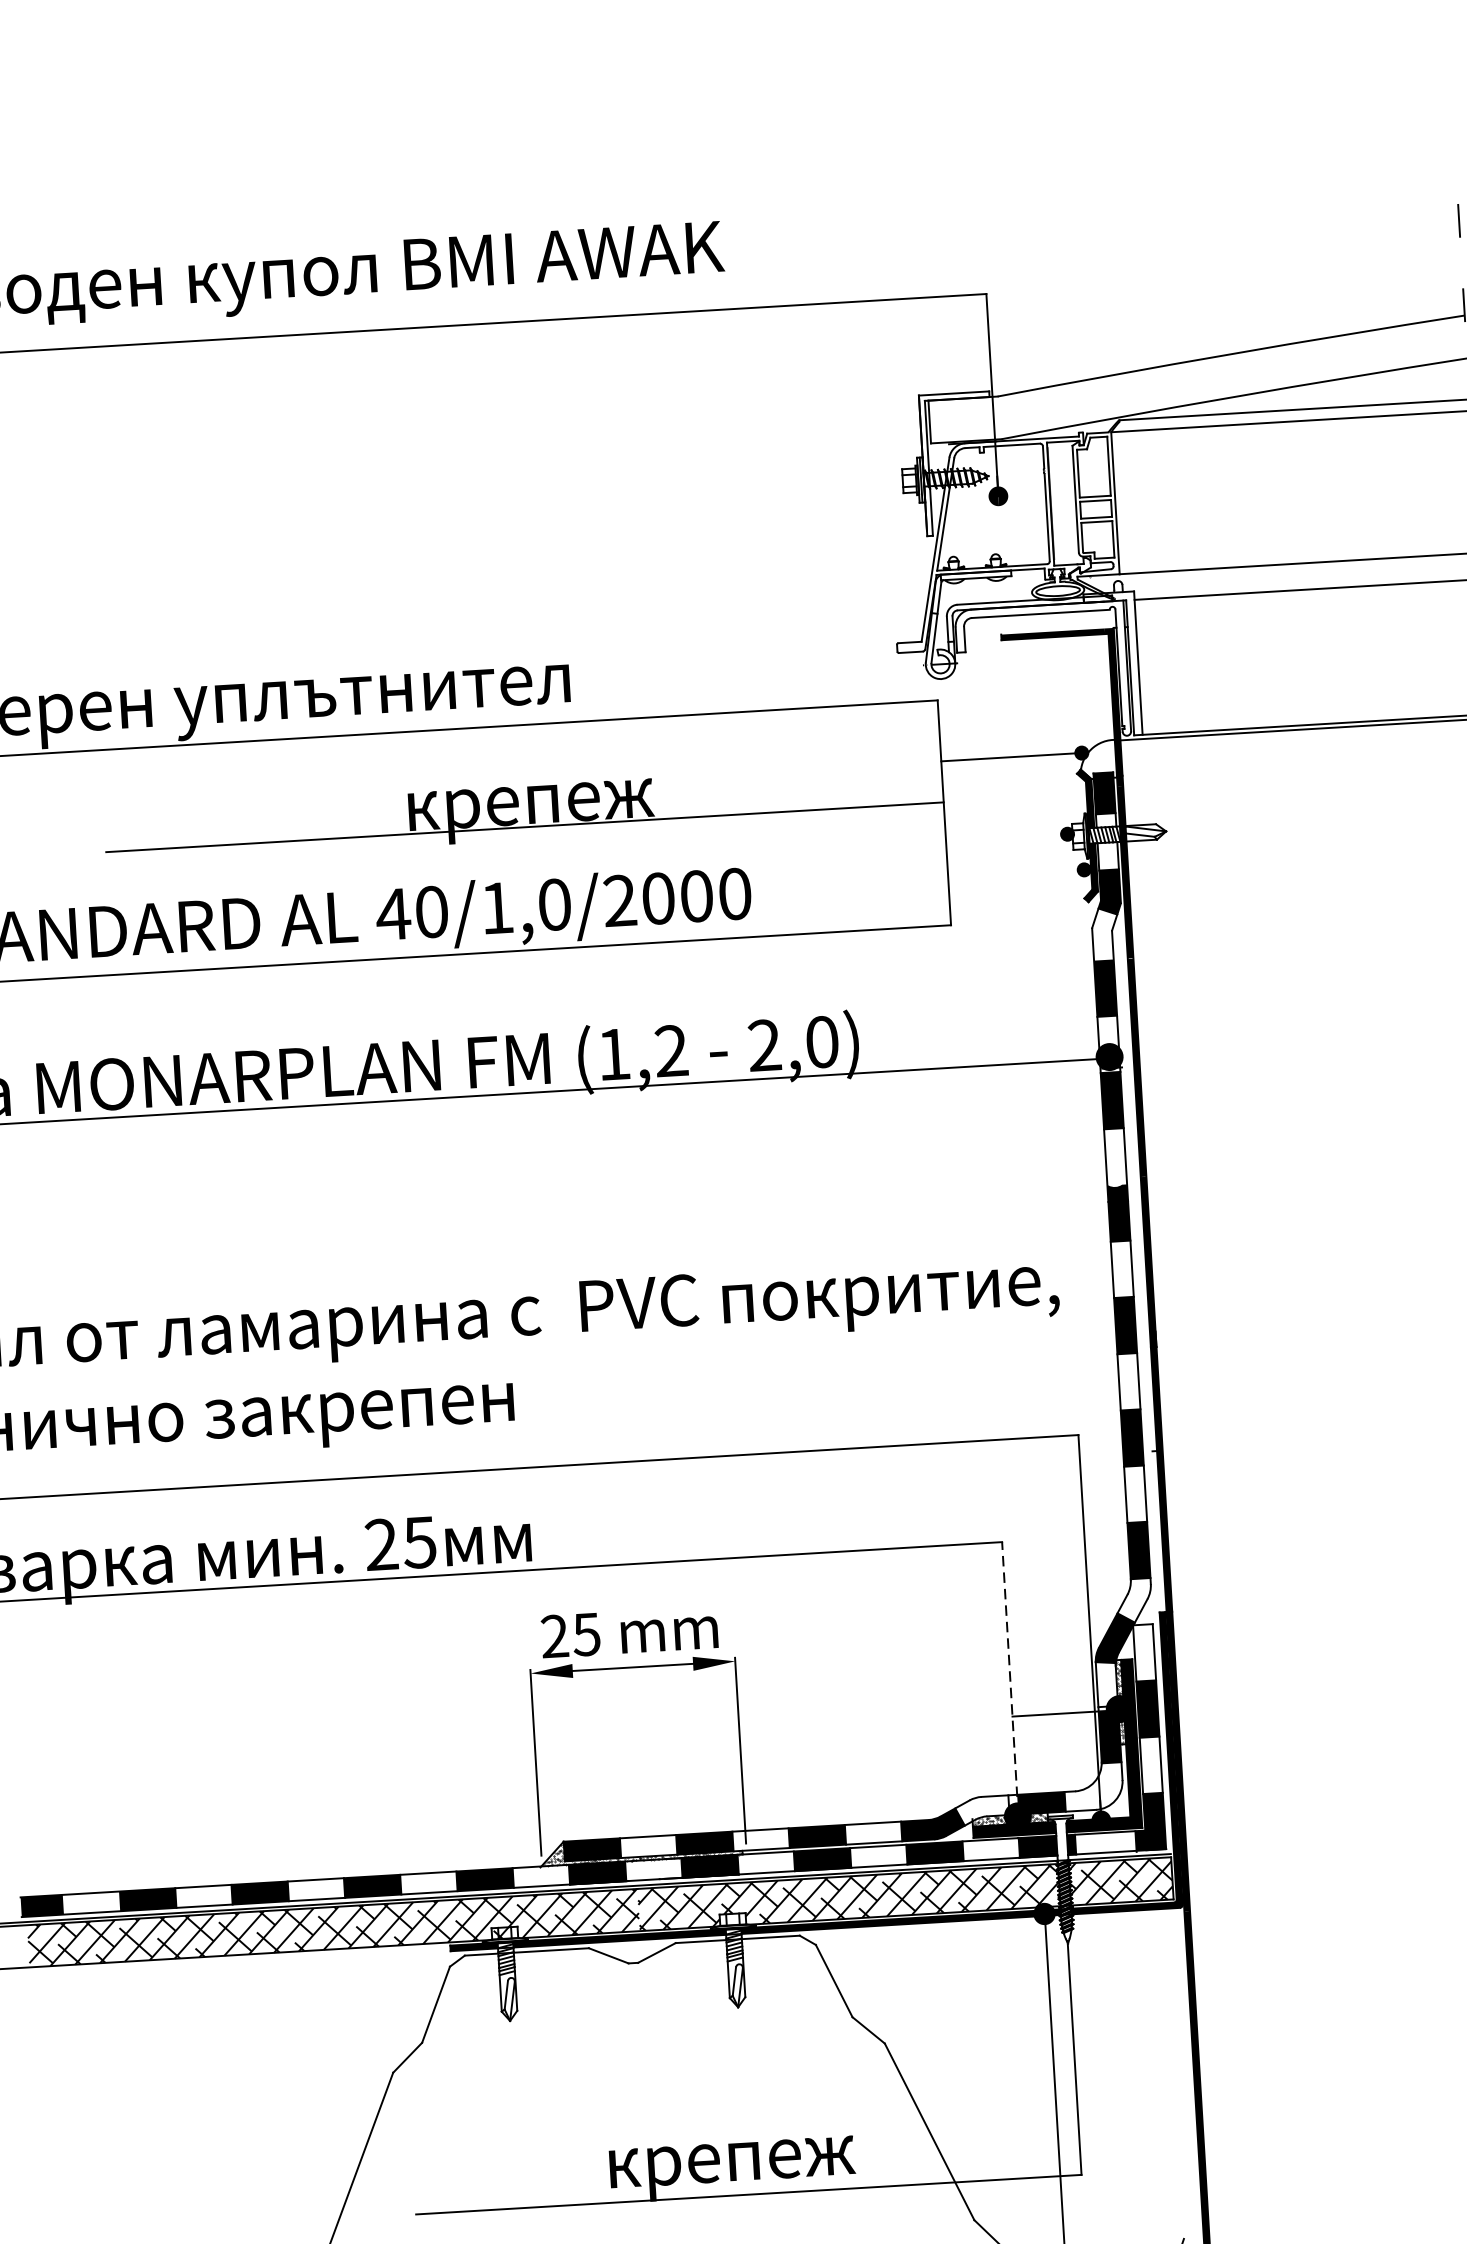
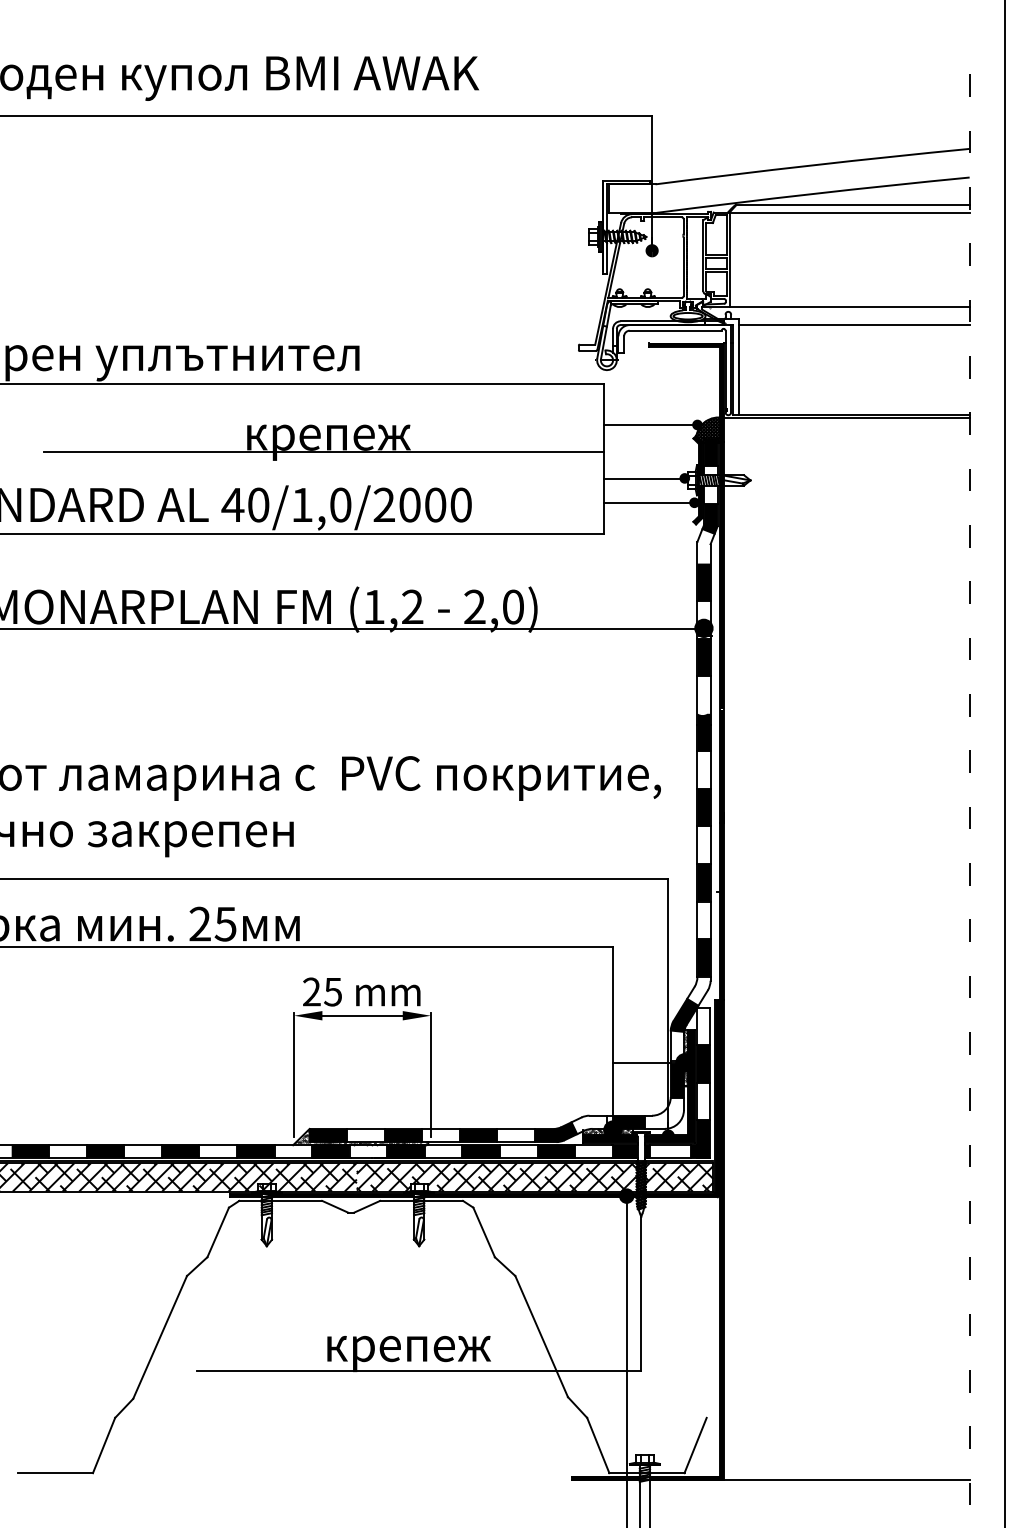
hatch: (1097, 758) -> (707, 429), added
line: (1004, 839) -> (642, 479), added
line: (1016, 873) -> (649, 502), added
line: (1010, 1677) -> (613, 1037), dashed -> solid

